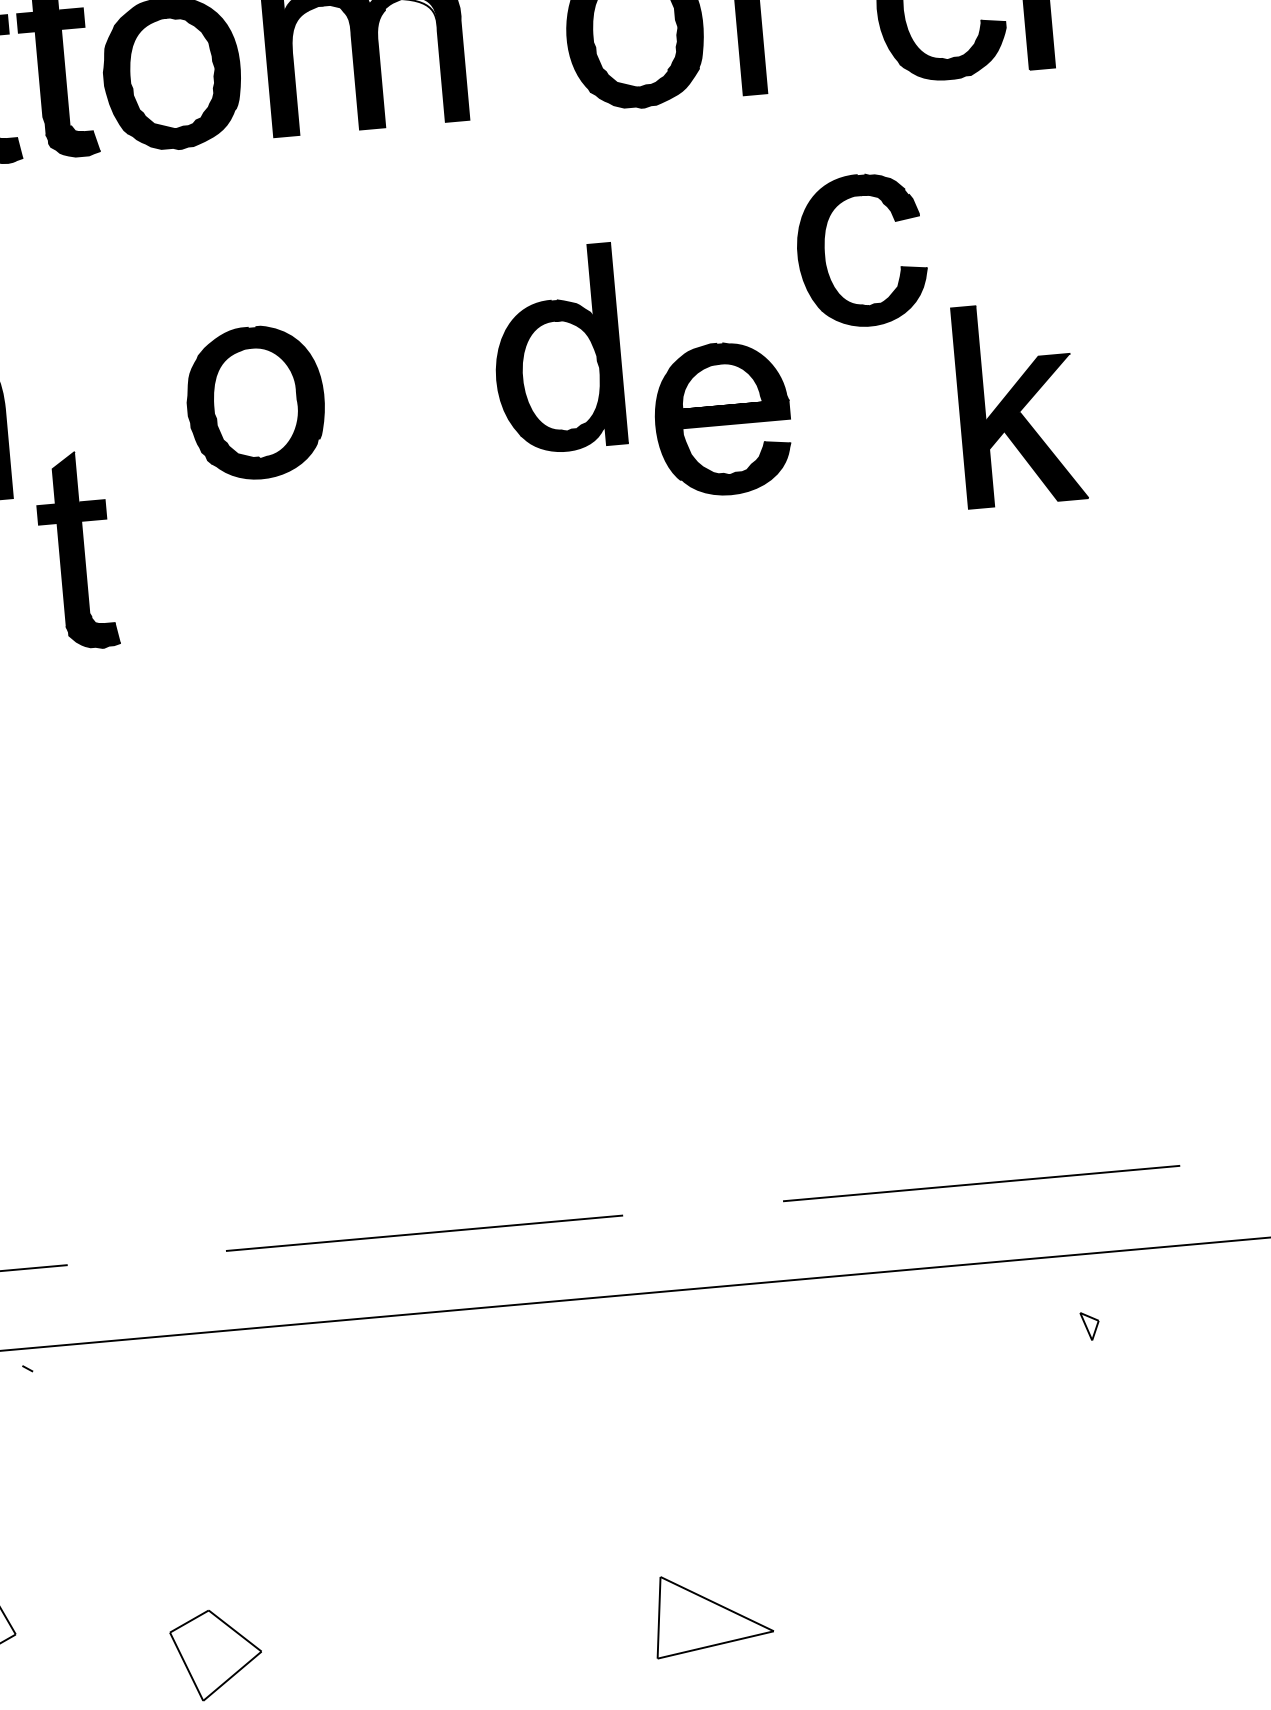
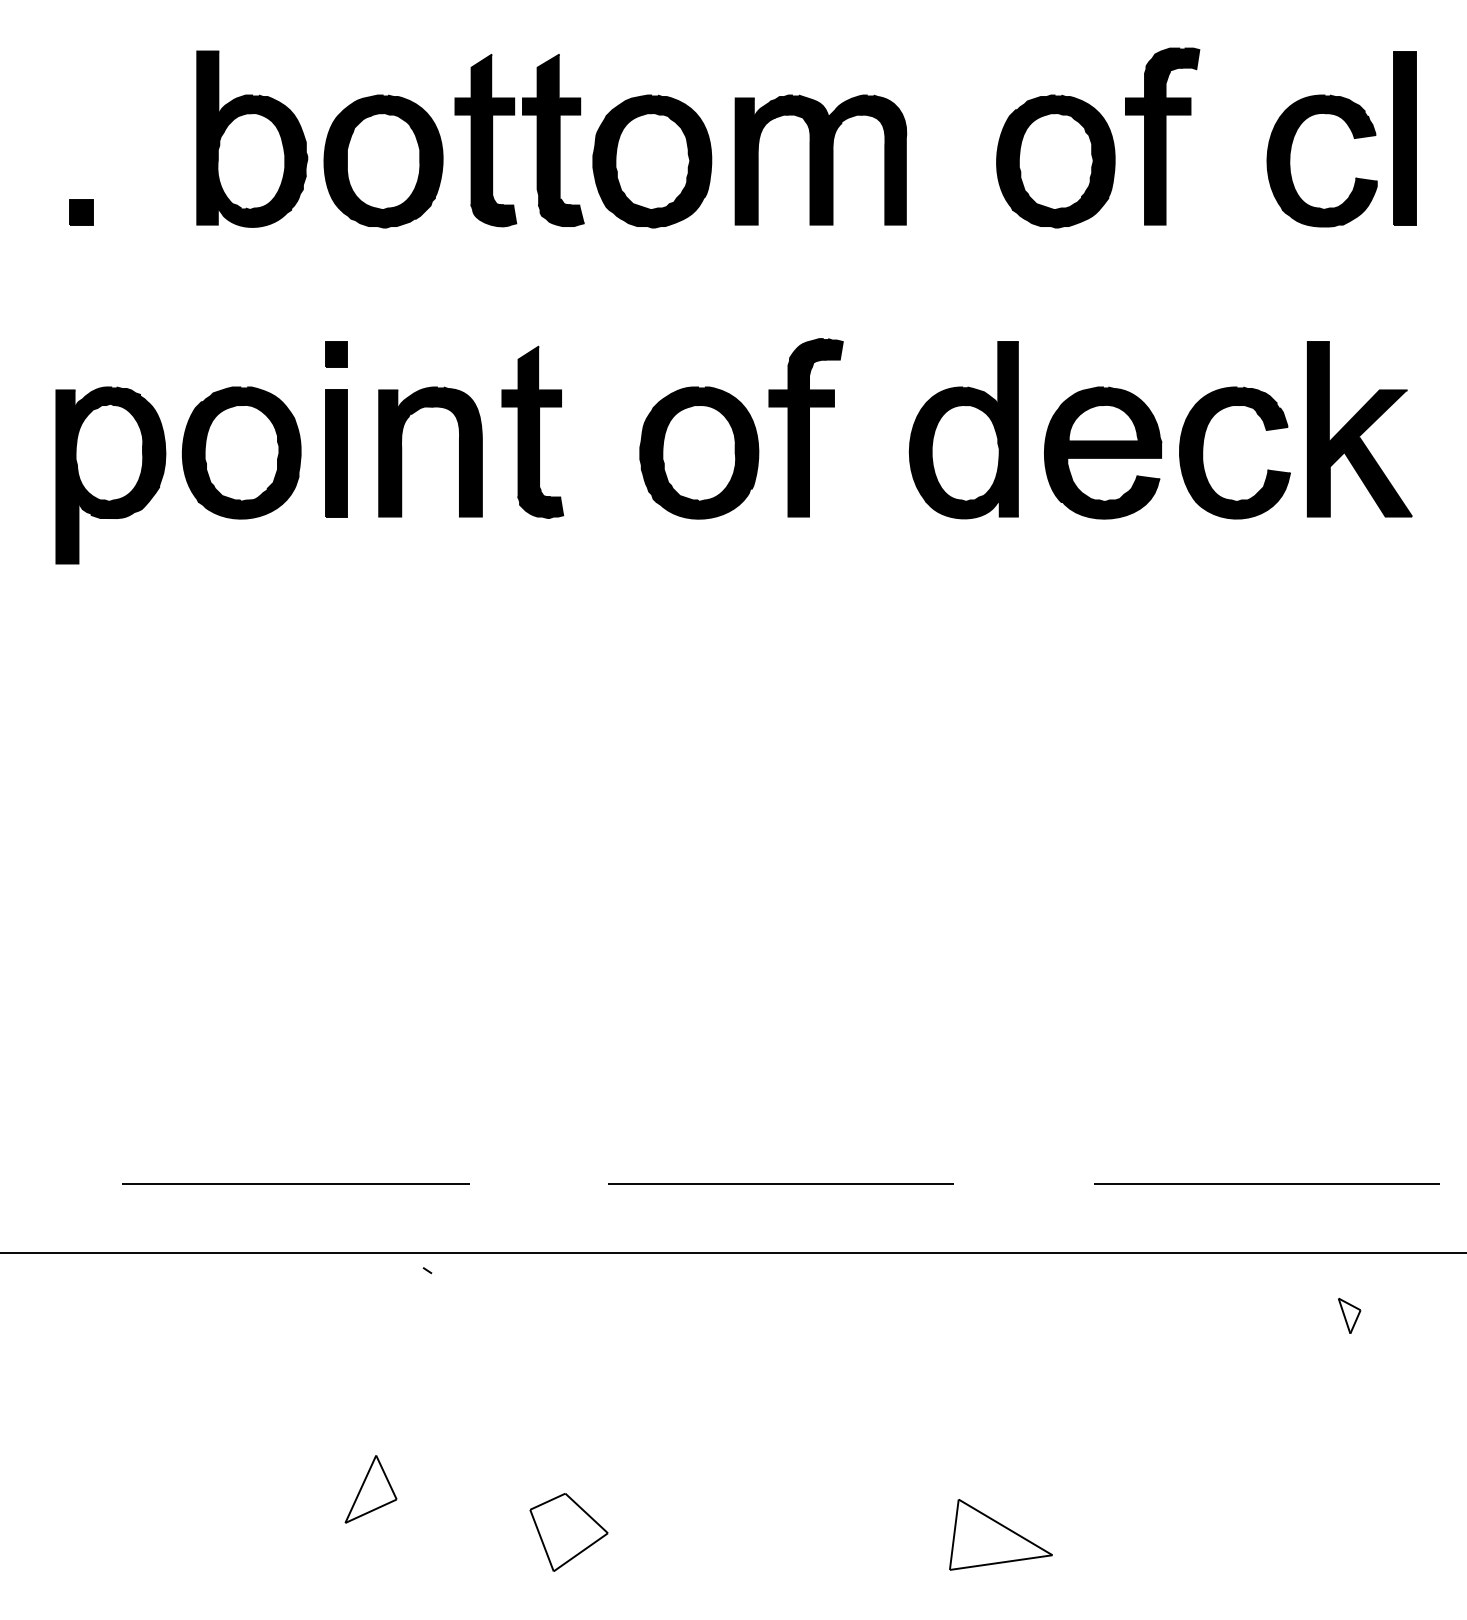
part: (825, 253) -> (1203, 452), moved
part: (375, 362) -> (805, 427), added
part: (1019, 403) -> (1359, 429), moved
part: (723, 418) -> (1103, 452), moved
part: (76, 550) -> (532, 431), moved
part: (1090, 1325) -> (1349, 1315), size x1.43

